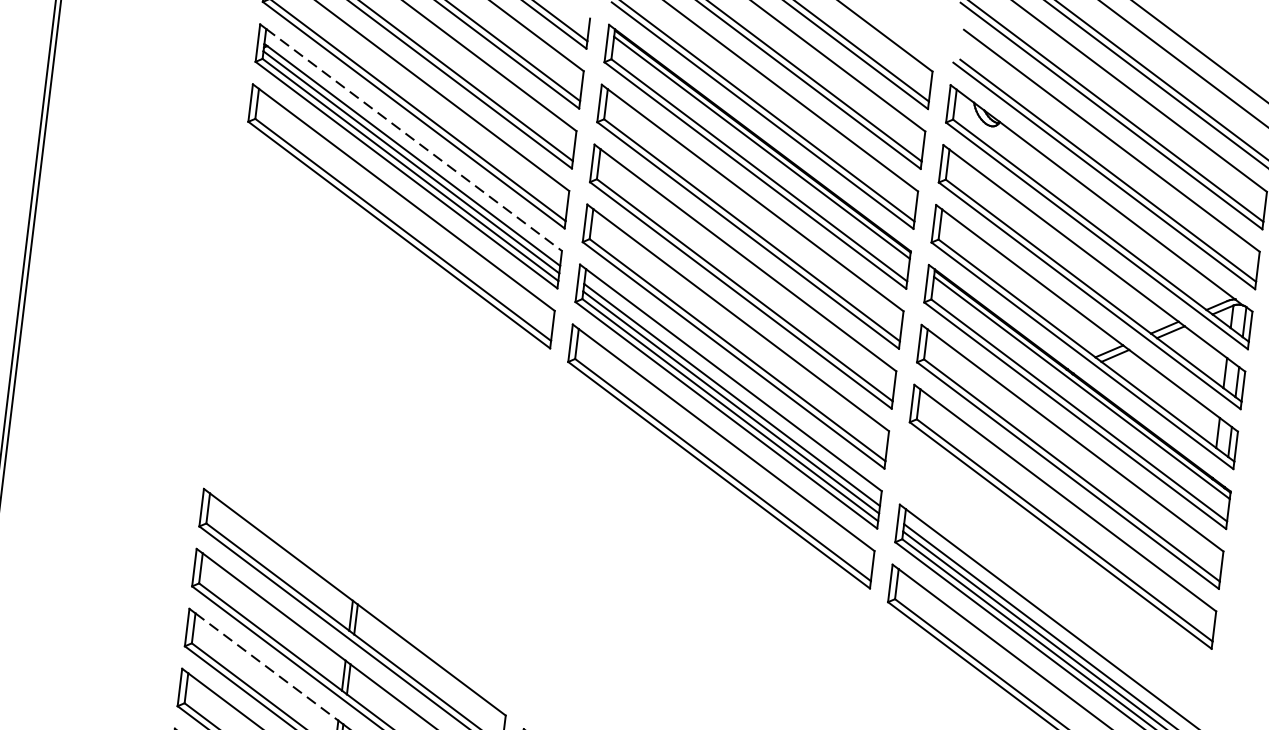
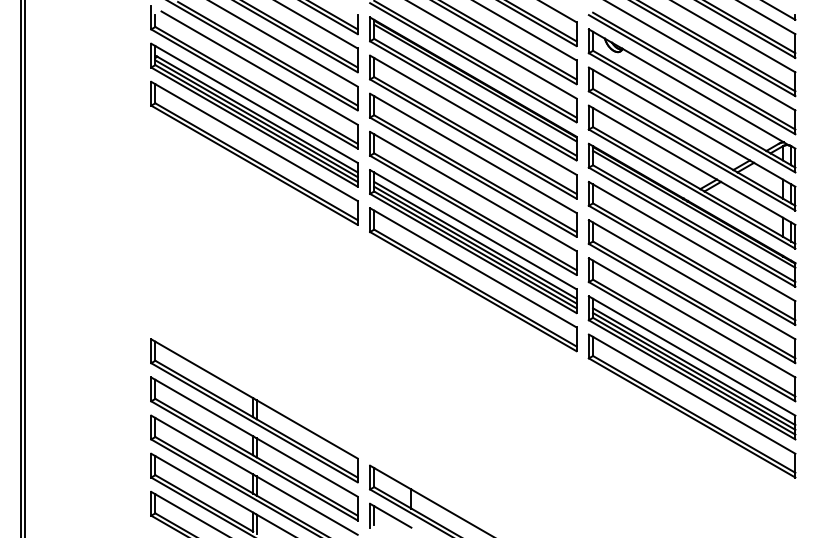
line: (414, 139) -> (256, 104), dashed -> solid
part: (1054, 576) -> (691, 329), added
line: (267, 667) -> (204, 446), dashed -> solid

